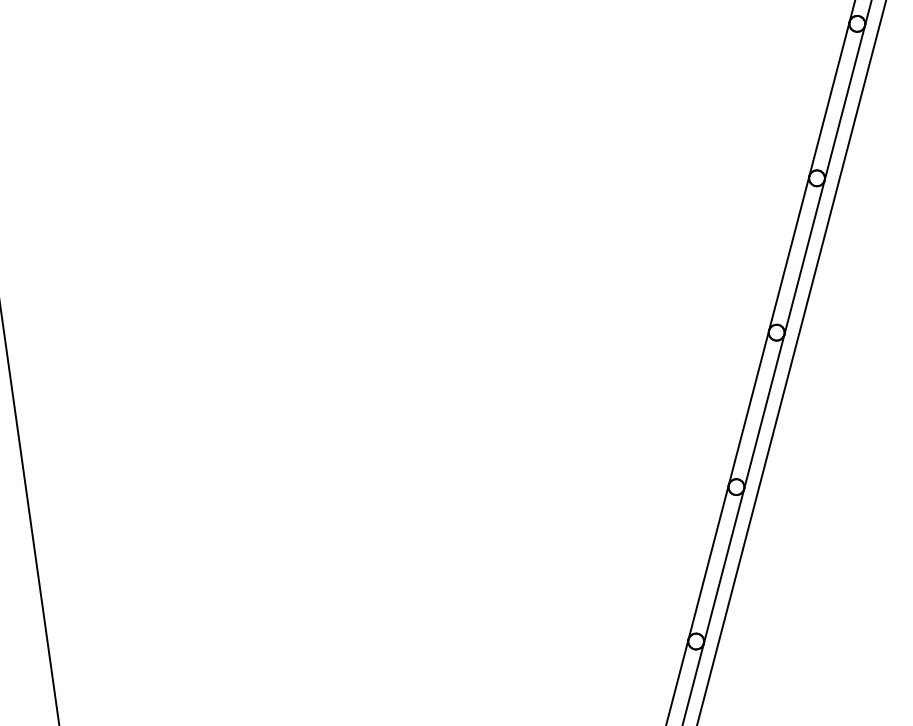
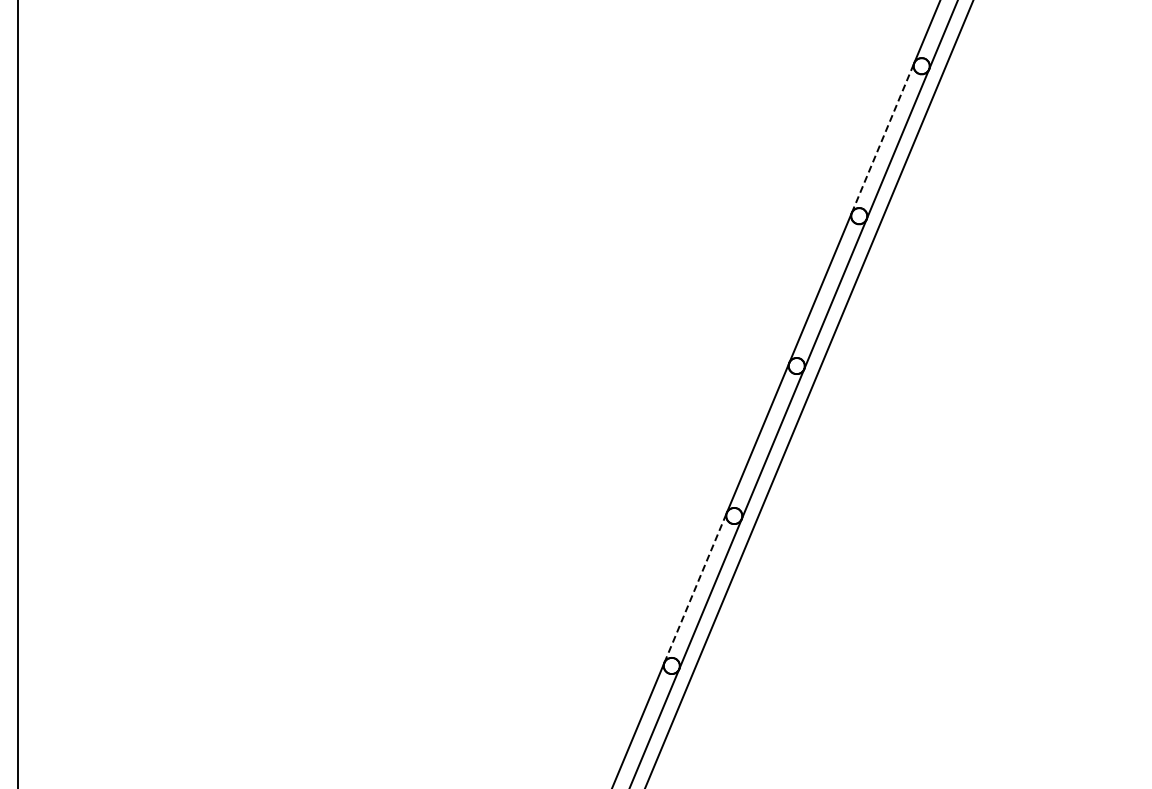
line: (829, 98) -> (883, 137), solid -> dashed
line: (708, 561) -> (695, 587), solid -> dashed

